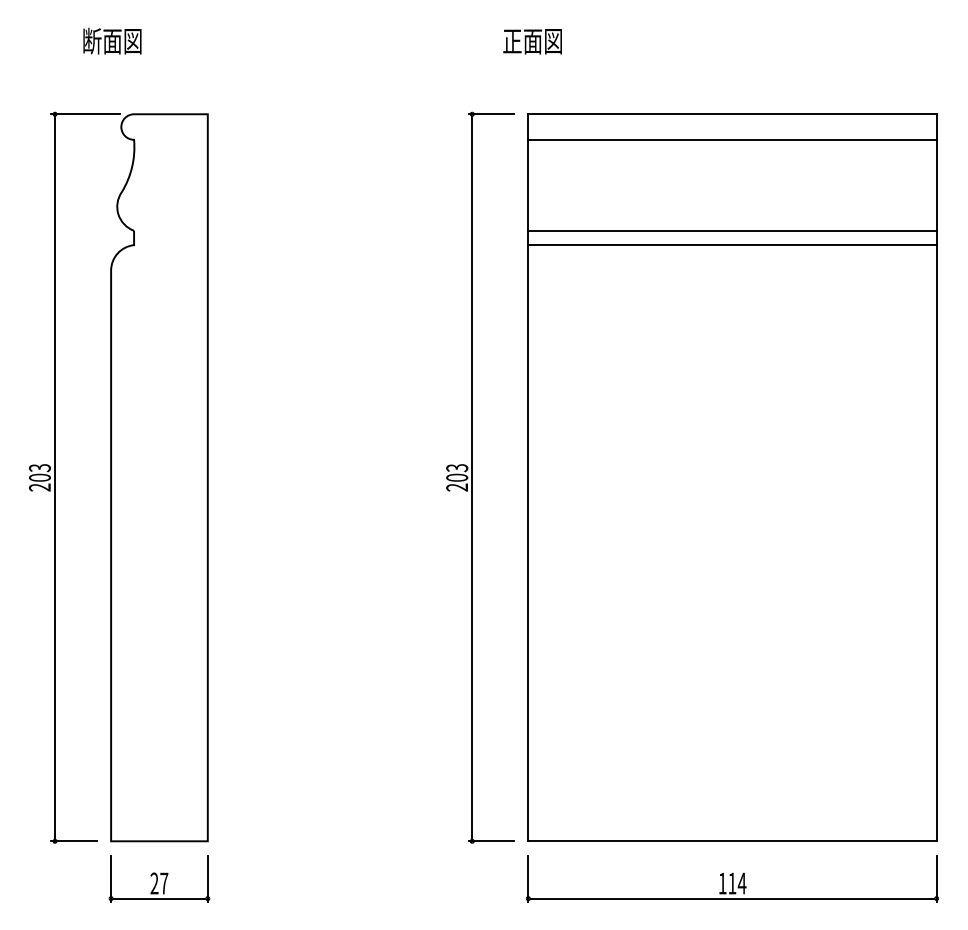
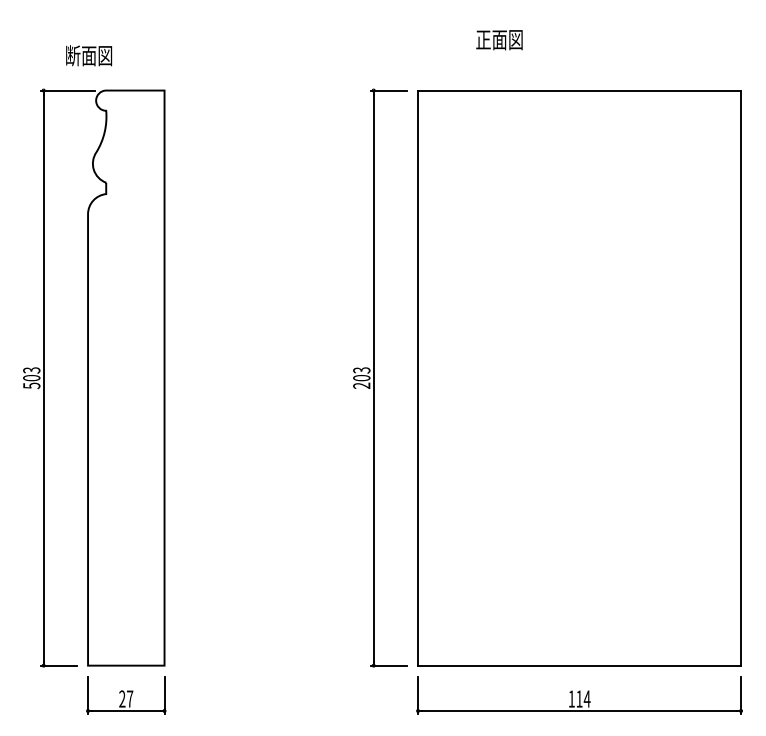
text: (112, 40) -> (89, 55), moved
text: (532, 42) -> (499, 40), moved
line: (732, 139) -> (579, 110), removed
line: (732, 230) -> (579, 182), removed
line: (732, 245) -> (579, 194), removed
text: (39, 487) -> (31, 385), 203 -> 503

